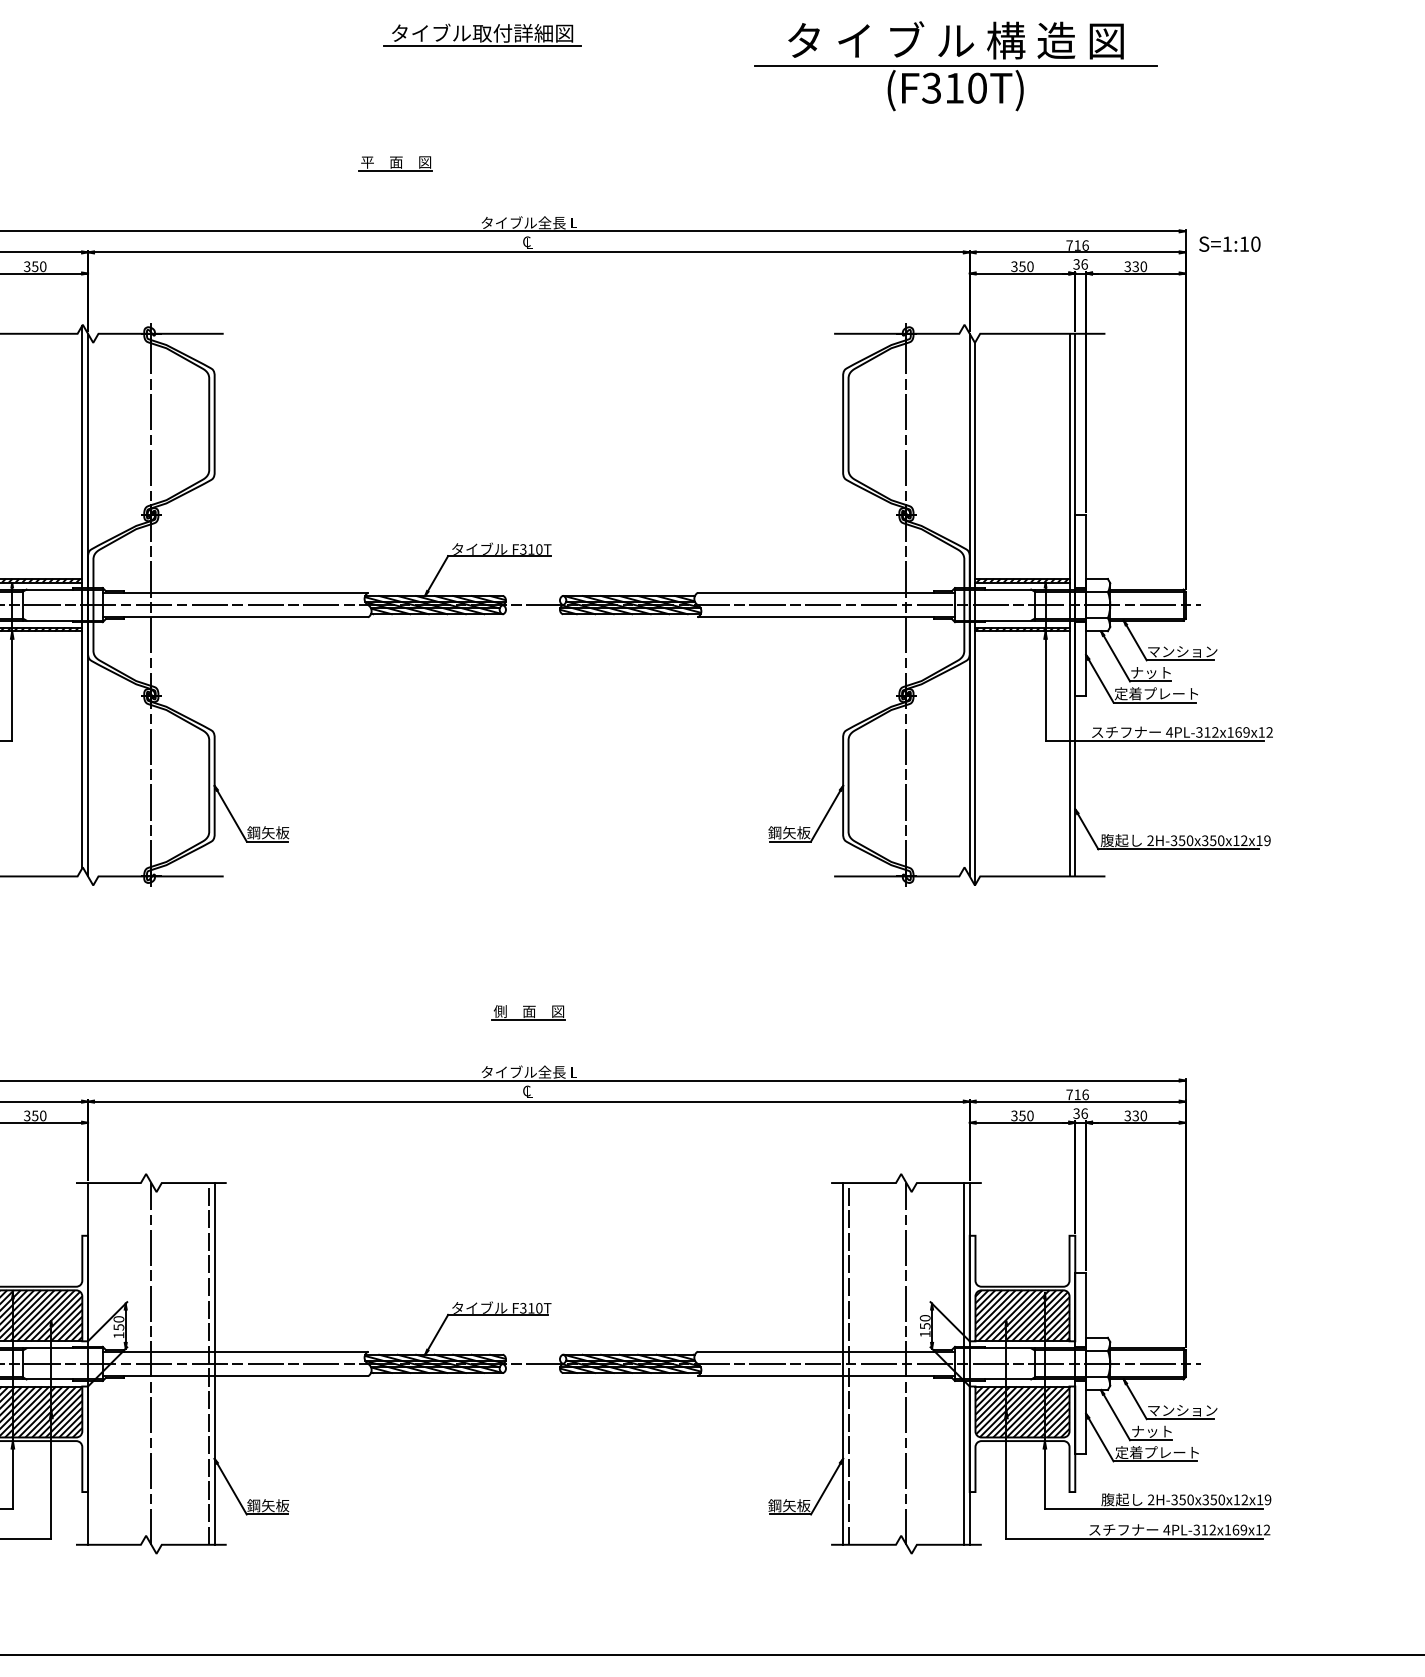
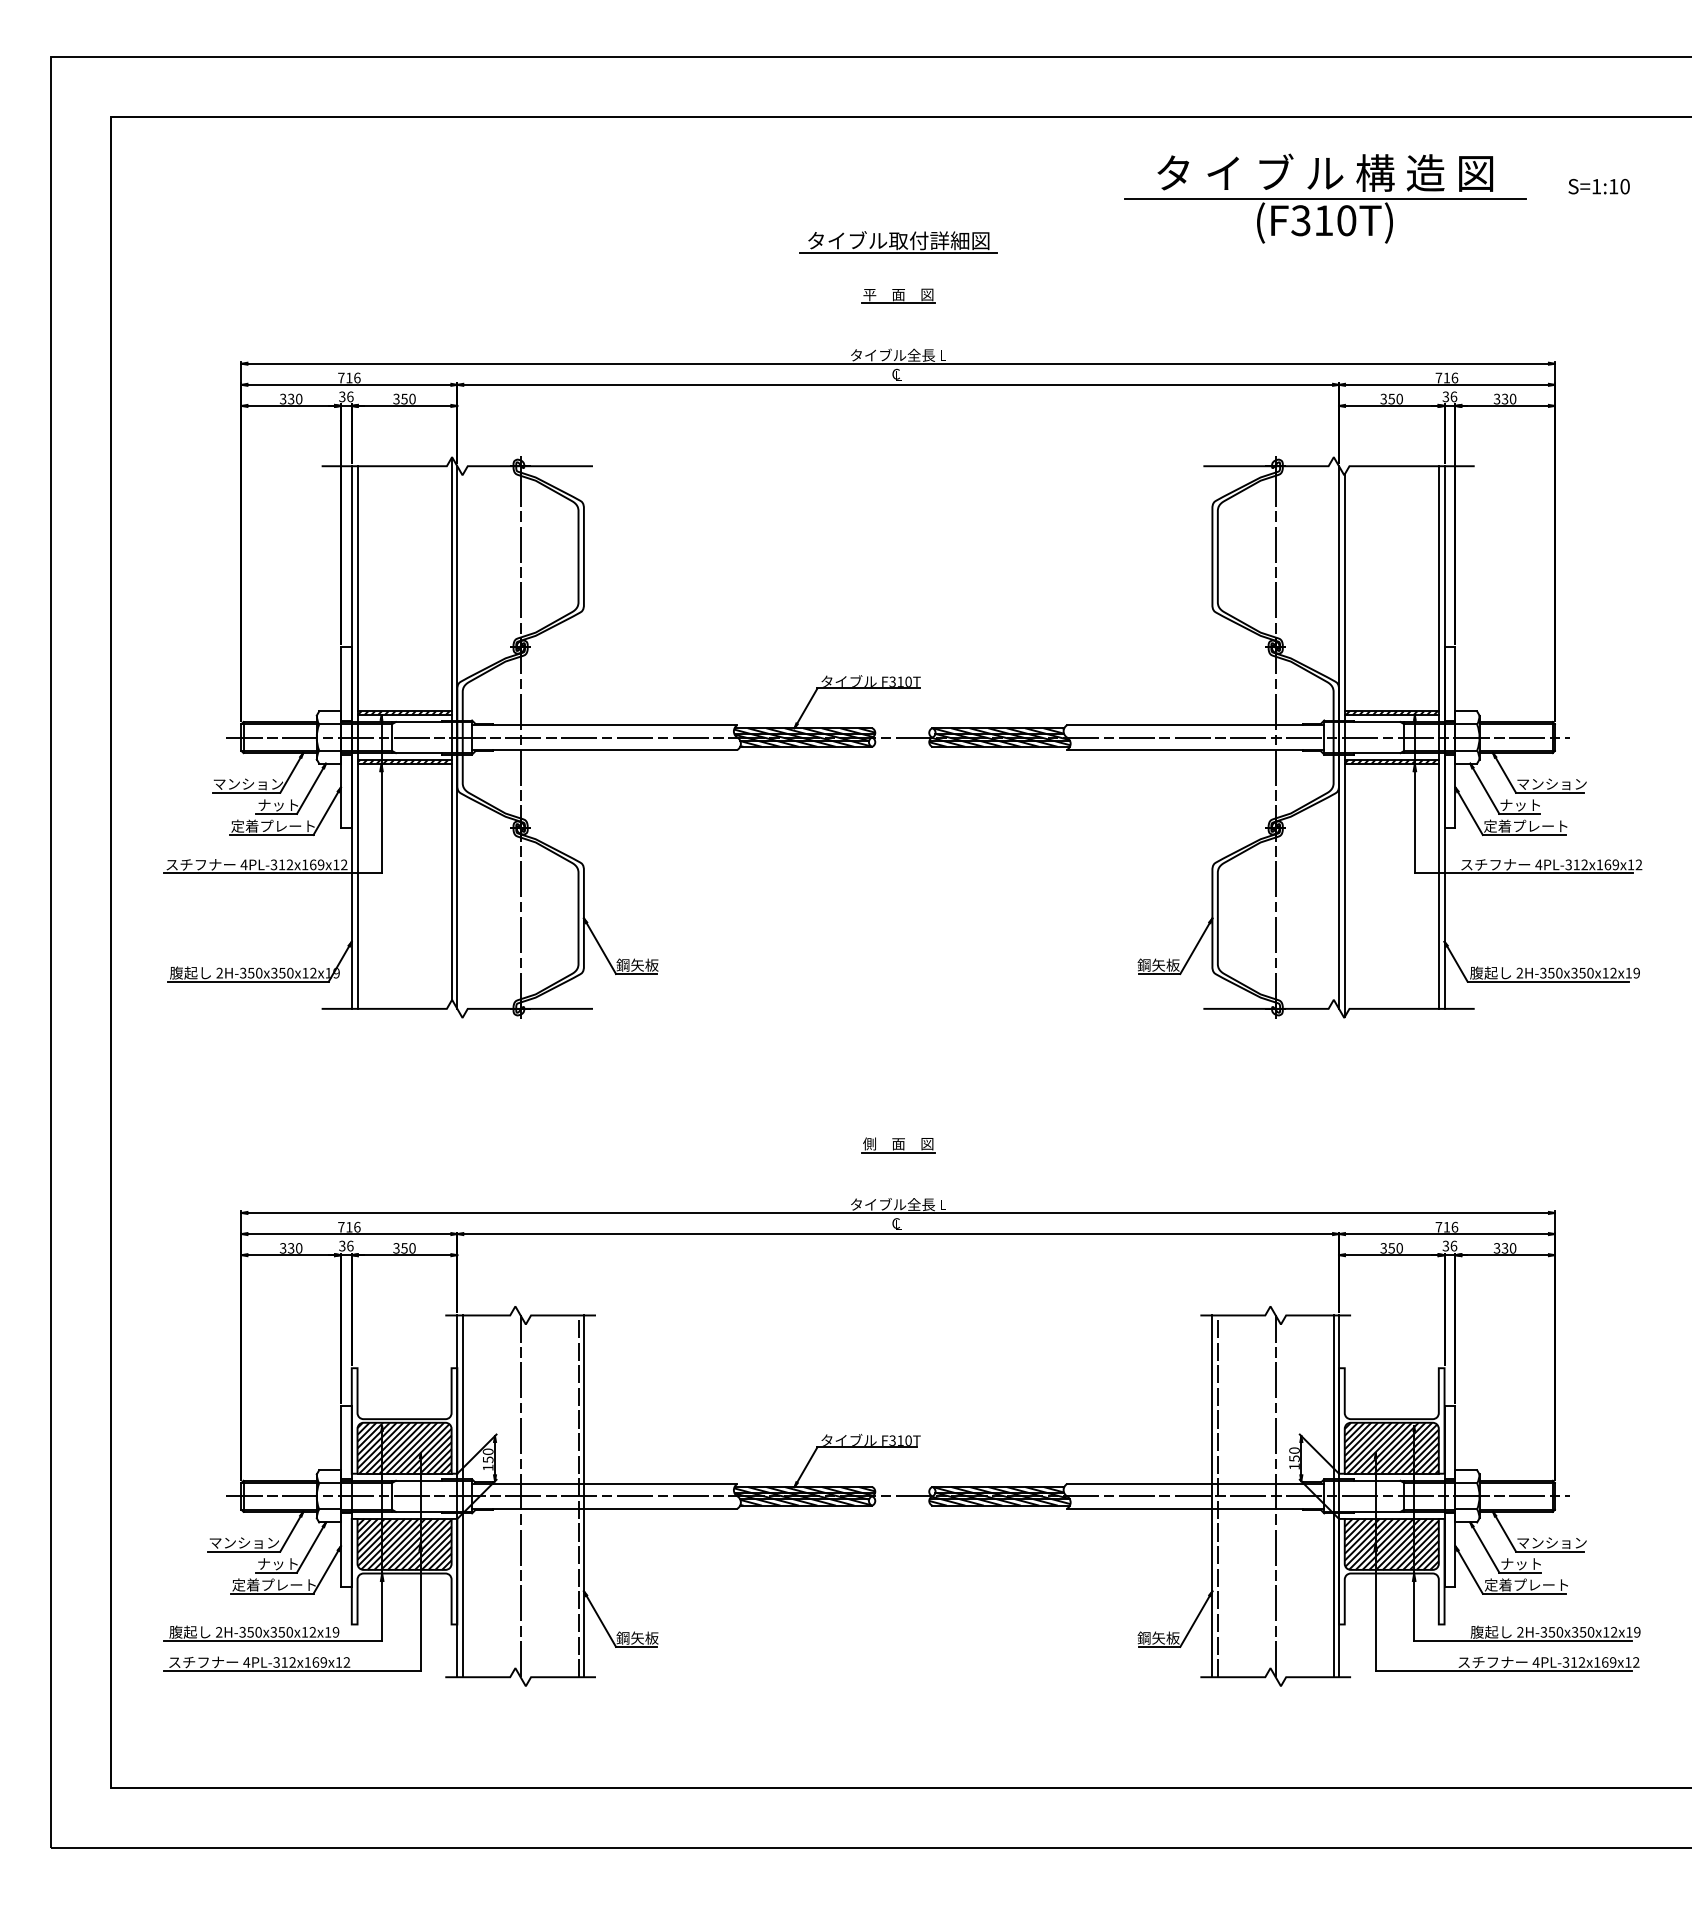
part: (482, 35) -> (898, 242), moved
part: (396, 163) -> (898, 295), moved
text: (1229, 244) -> (1598, 186), moved
line: (93, 1364) -> (462, 1496), added

